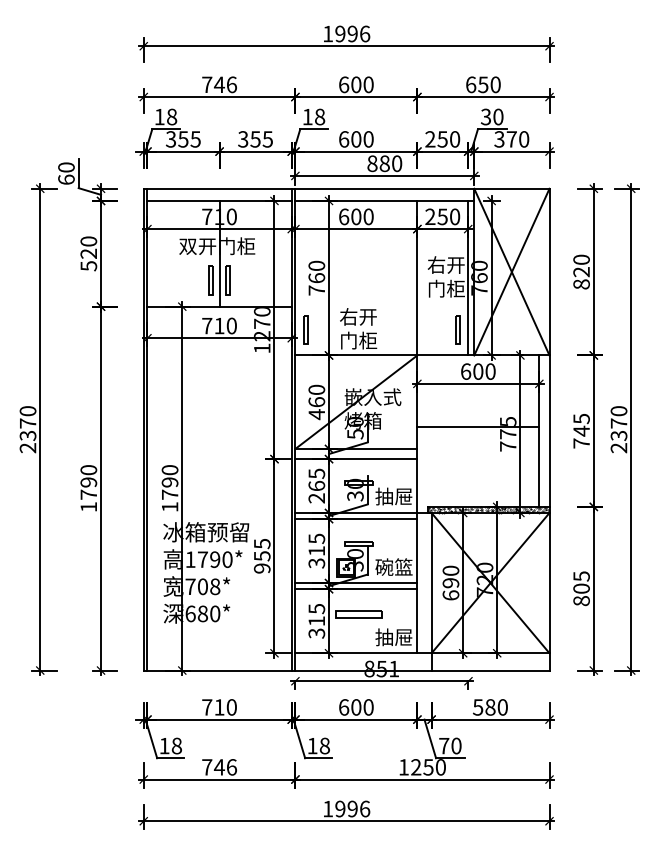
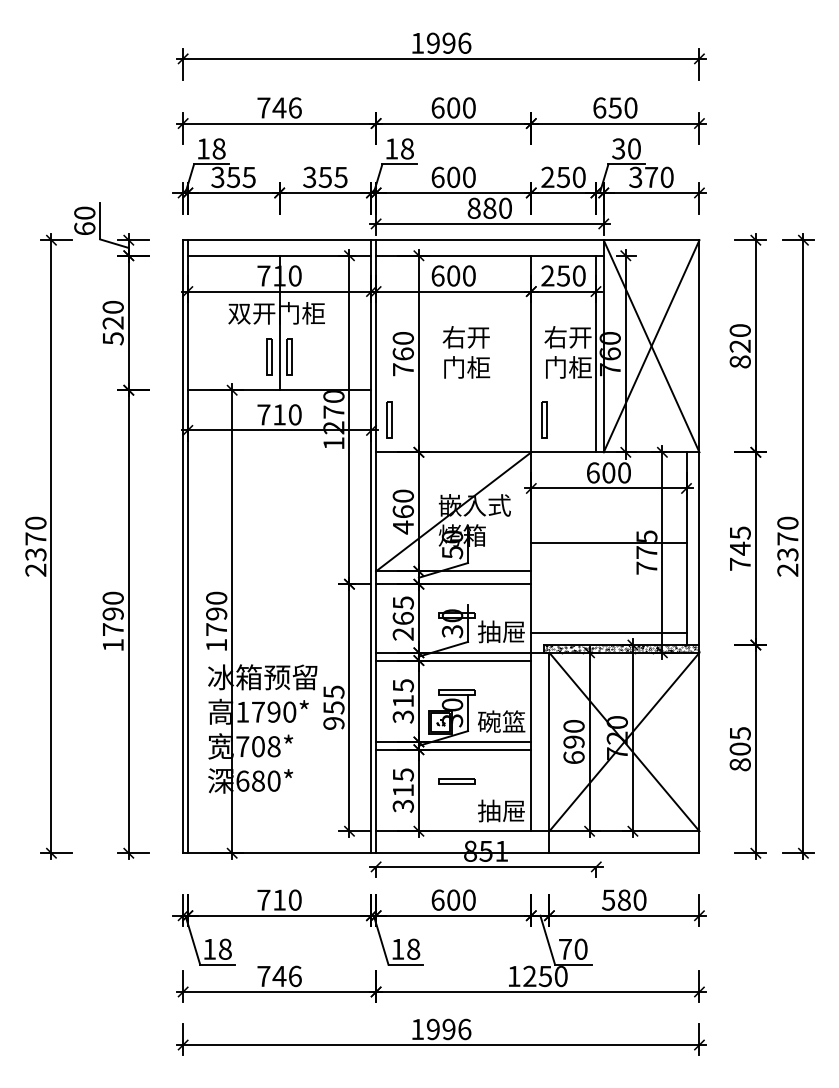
text: (358, 328) -> (466, 352), moved
part: (457, 329) -> (544, 419), moved
line: (478, 497) -> (608, 633), added
part: (358, 614) -> (456, 781), size x0.62

